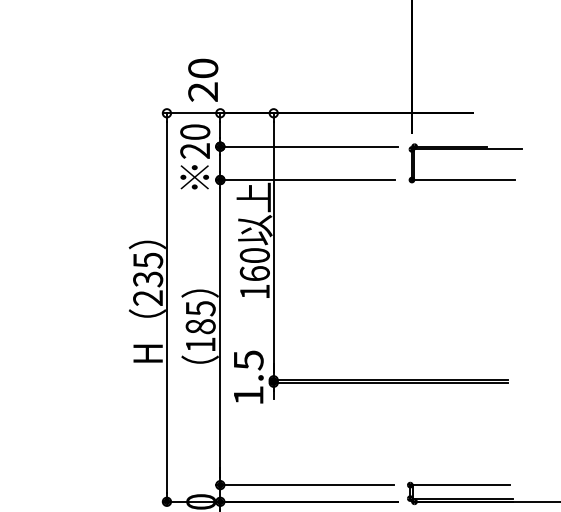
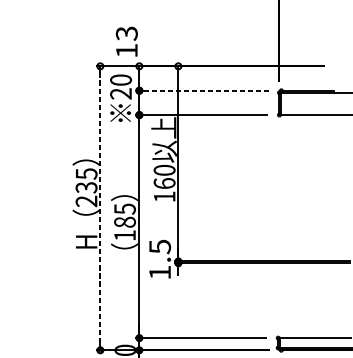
text: (203, 79) -> (127, 41), 20 -> 13
line: (307, 146) -> (203, 90), solid -> dashed
line: (166, 307) -> (100, 208), solid -> dashed

